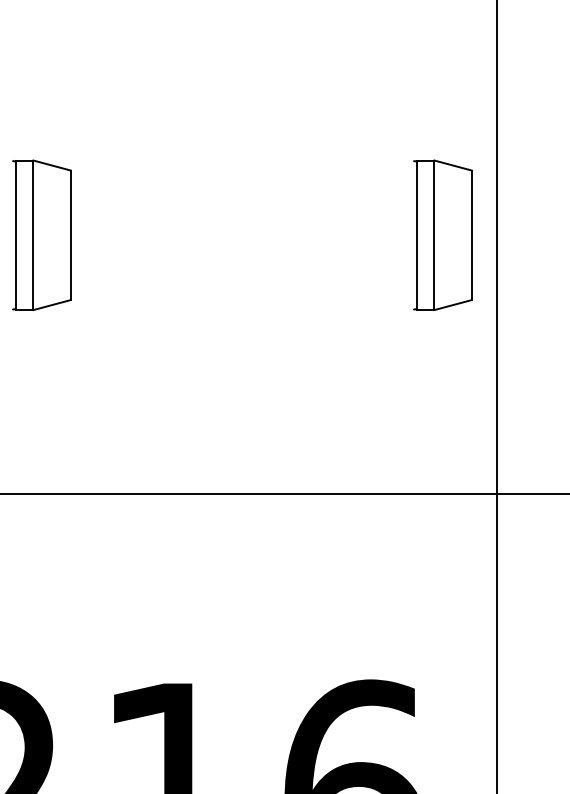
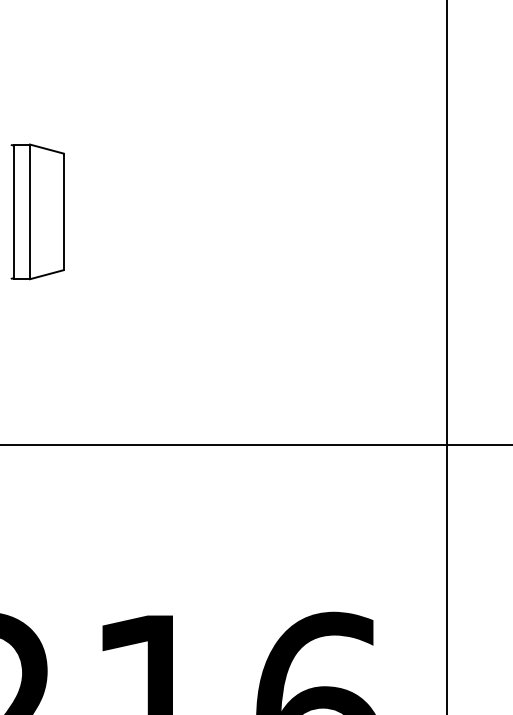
part: (442, 234) -> (398, 211), removed

